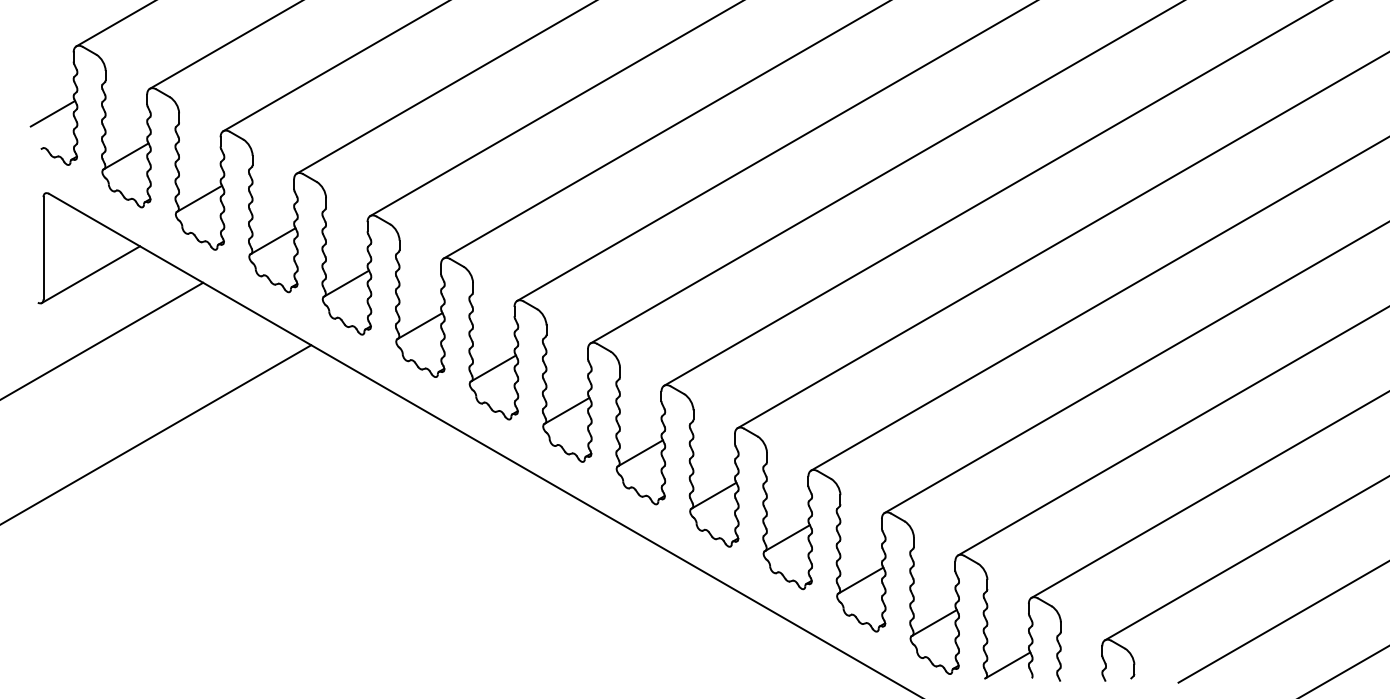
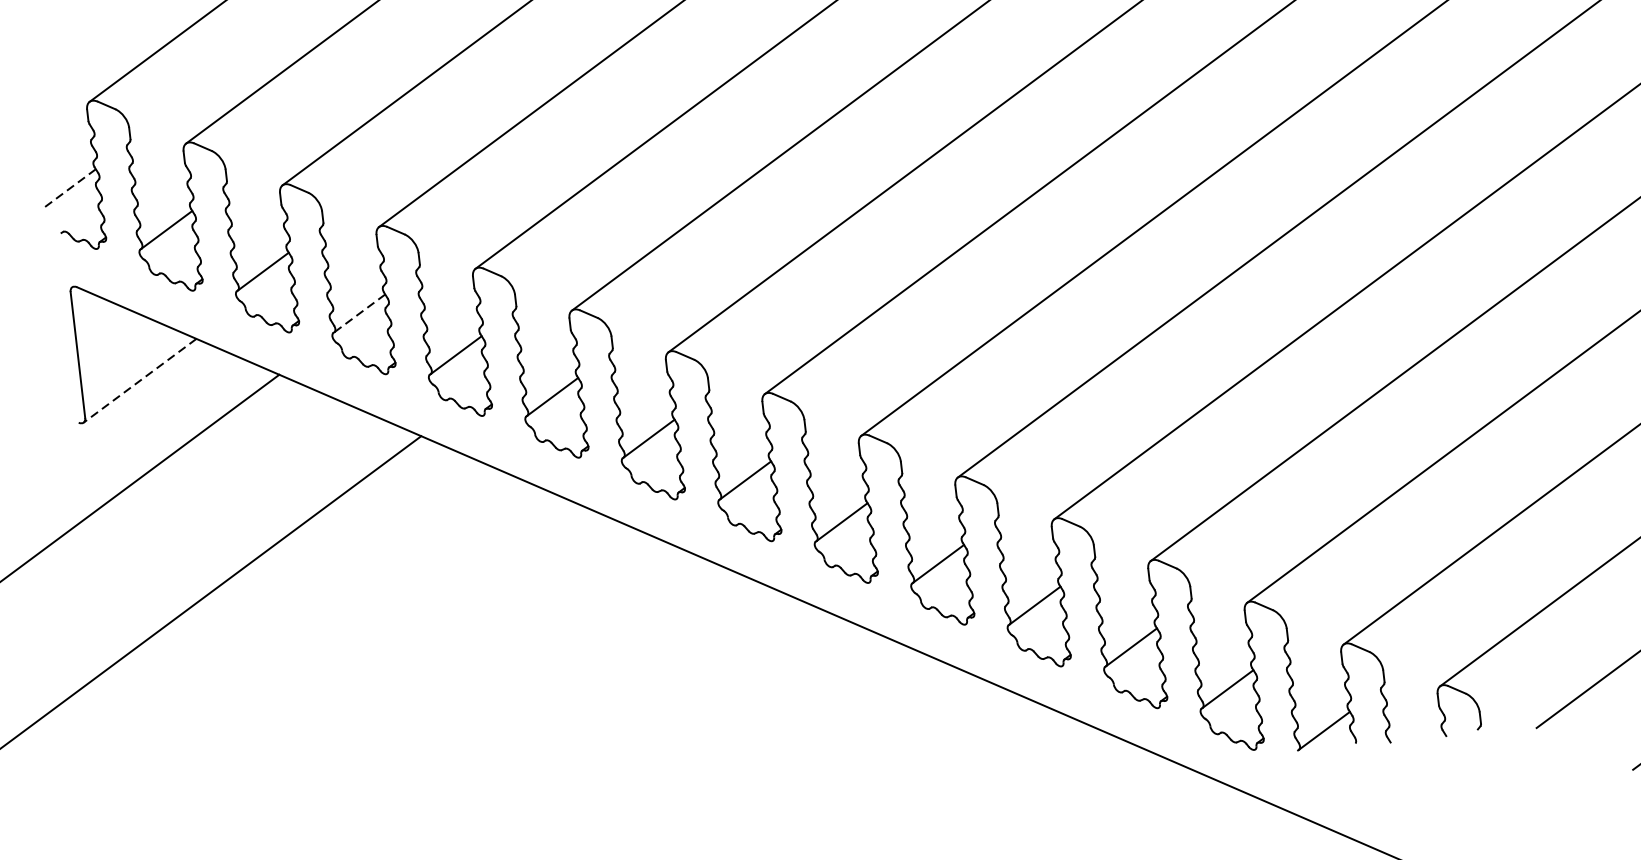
line: (52, 113) -> (69, 187), solid -> dashed
line: (273, 241) -> (359, 313), solid -> dashed
line: (90, 274) -> (139, 380), solid -> dashed

